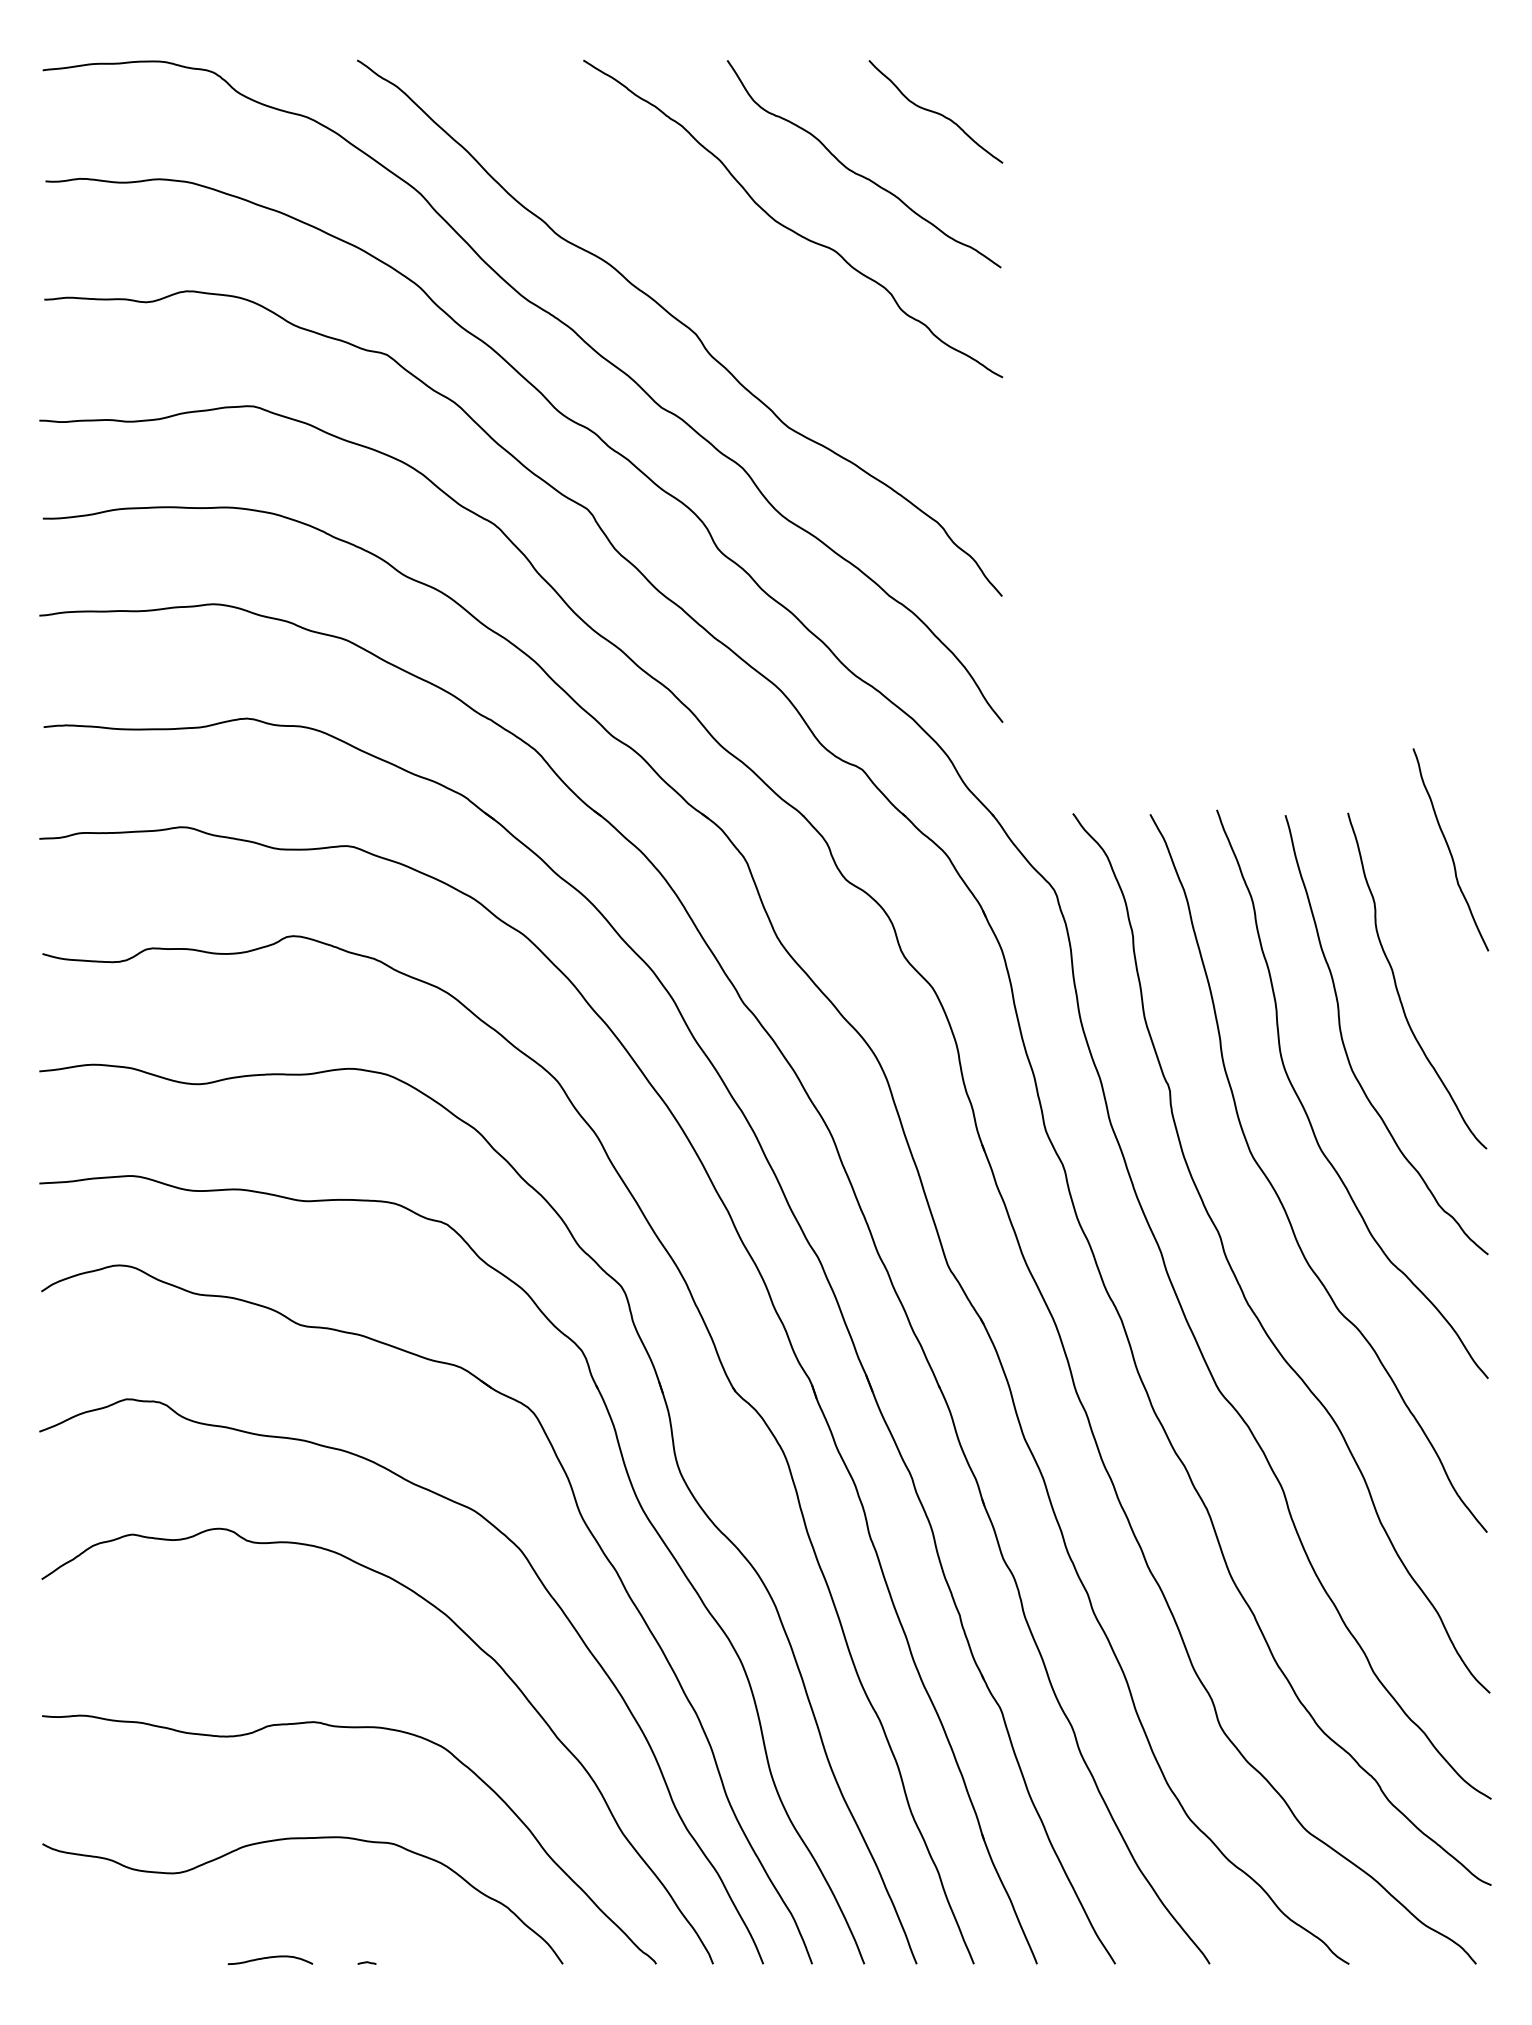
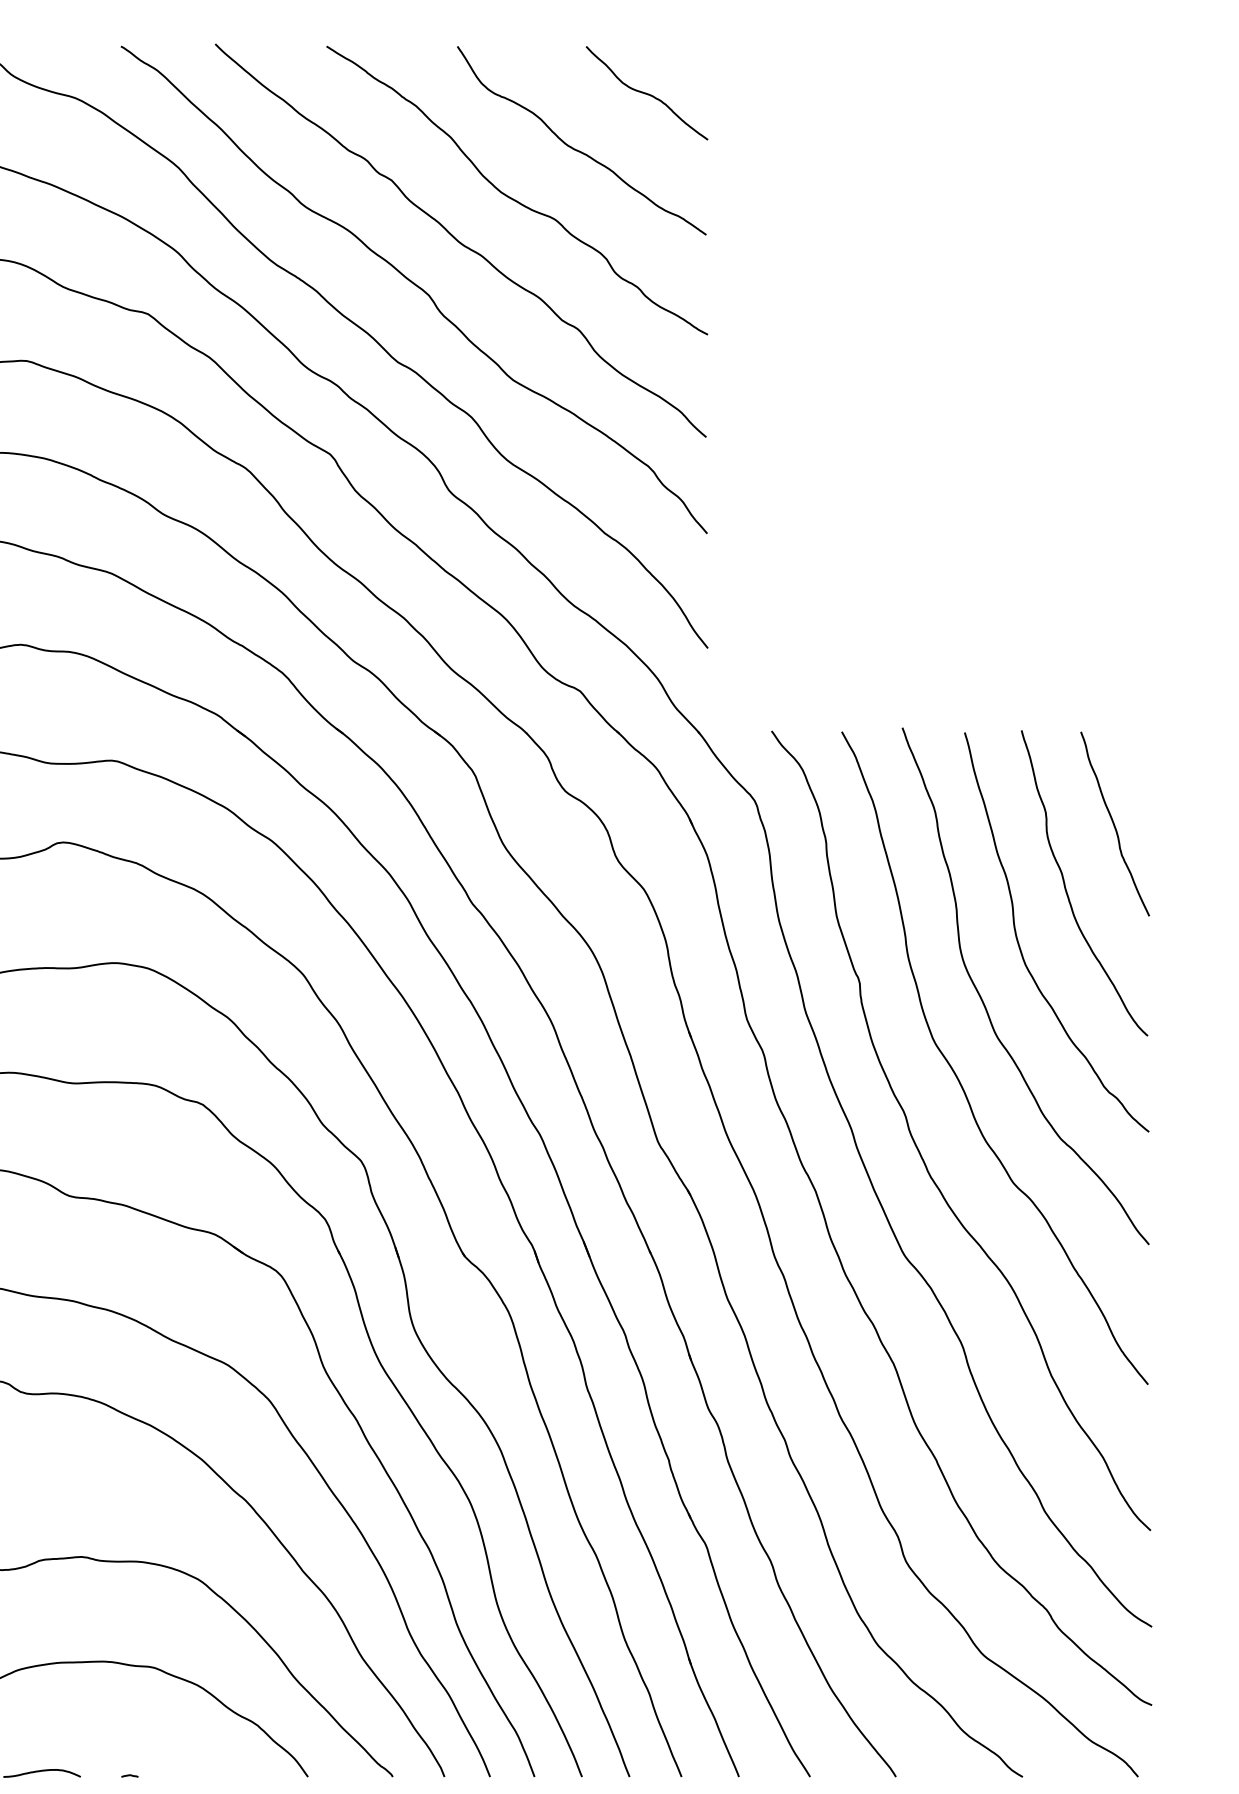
curve: (729, 274) -> (459, 241), added
curve: (1450, 849) -> (1114, 823), moved

